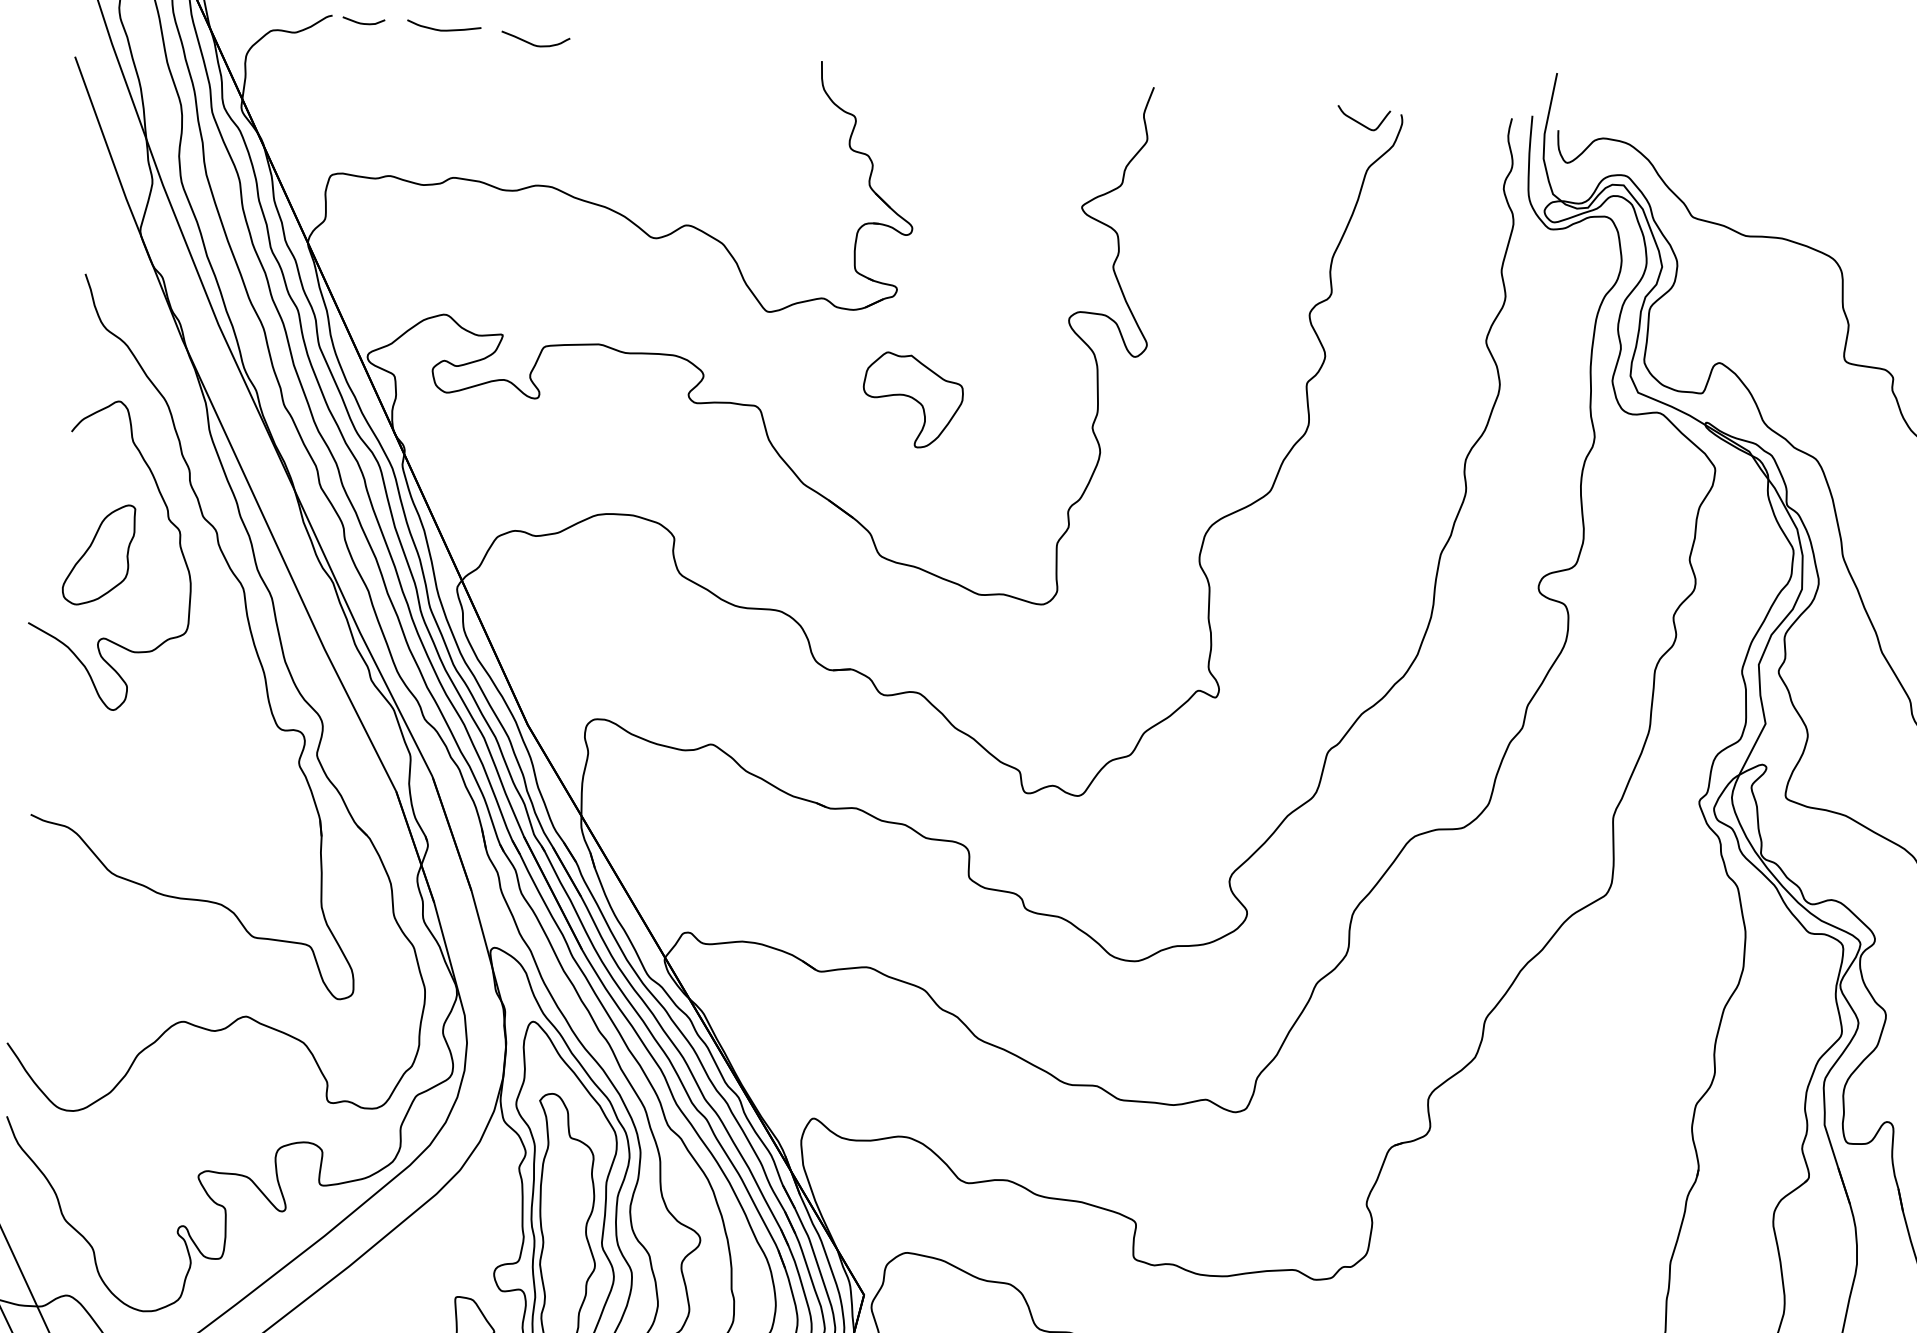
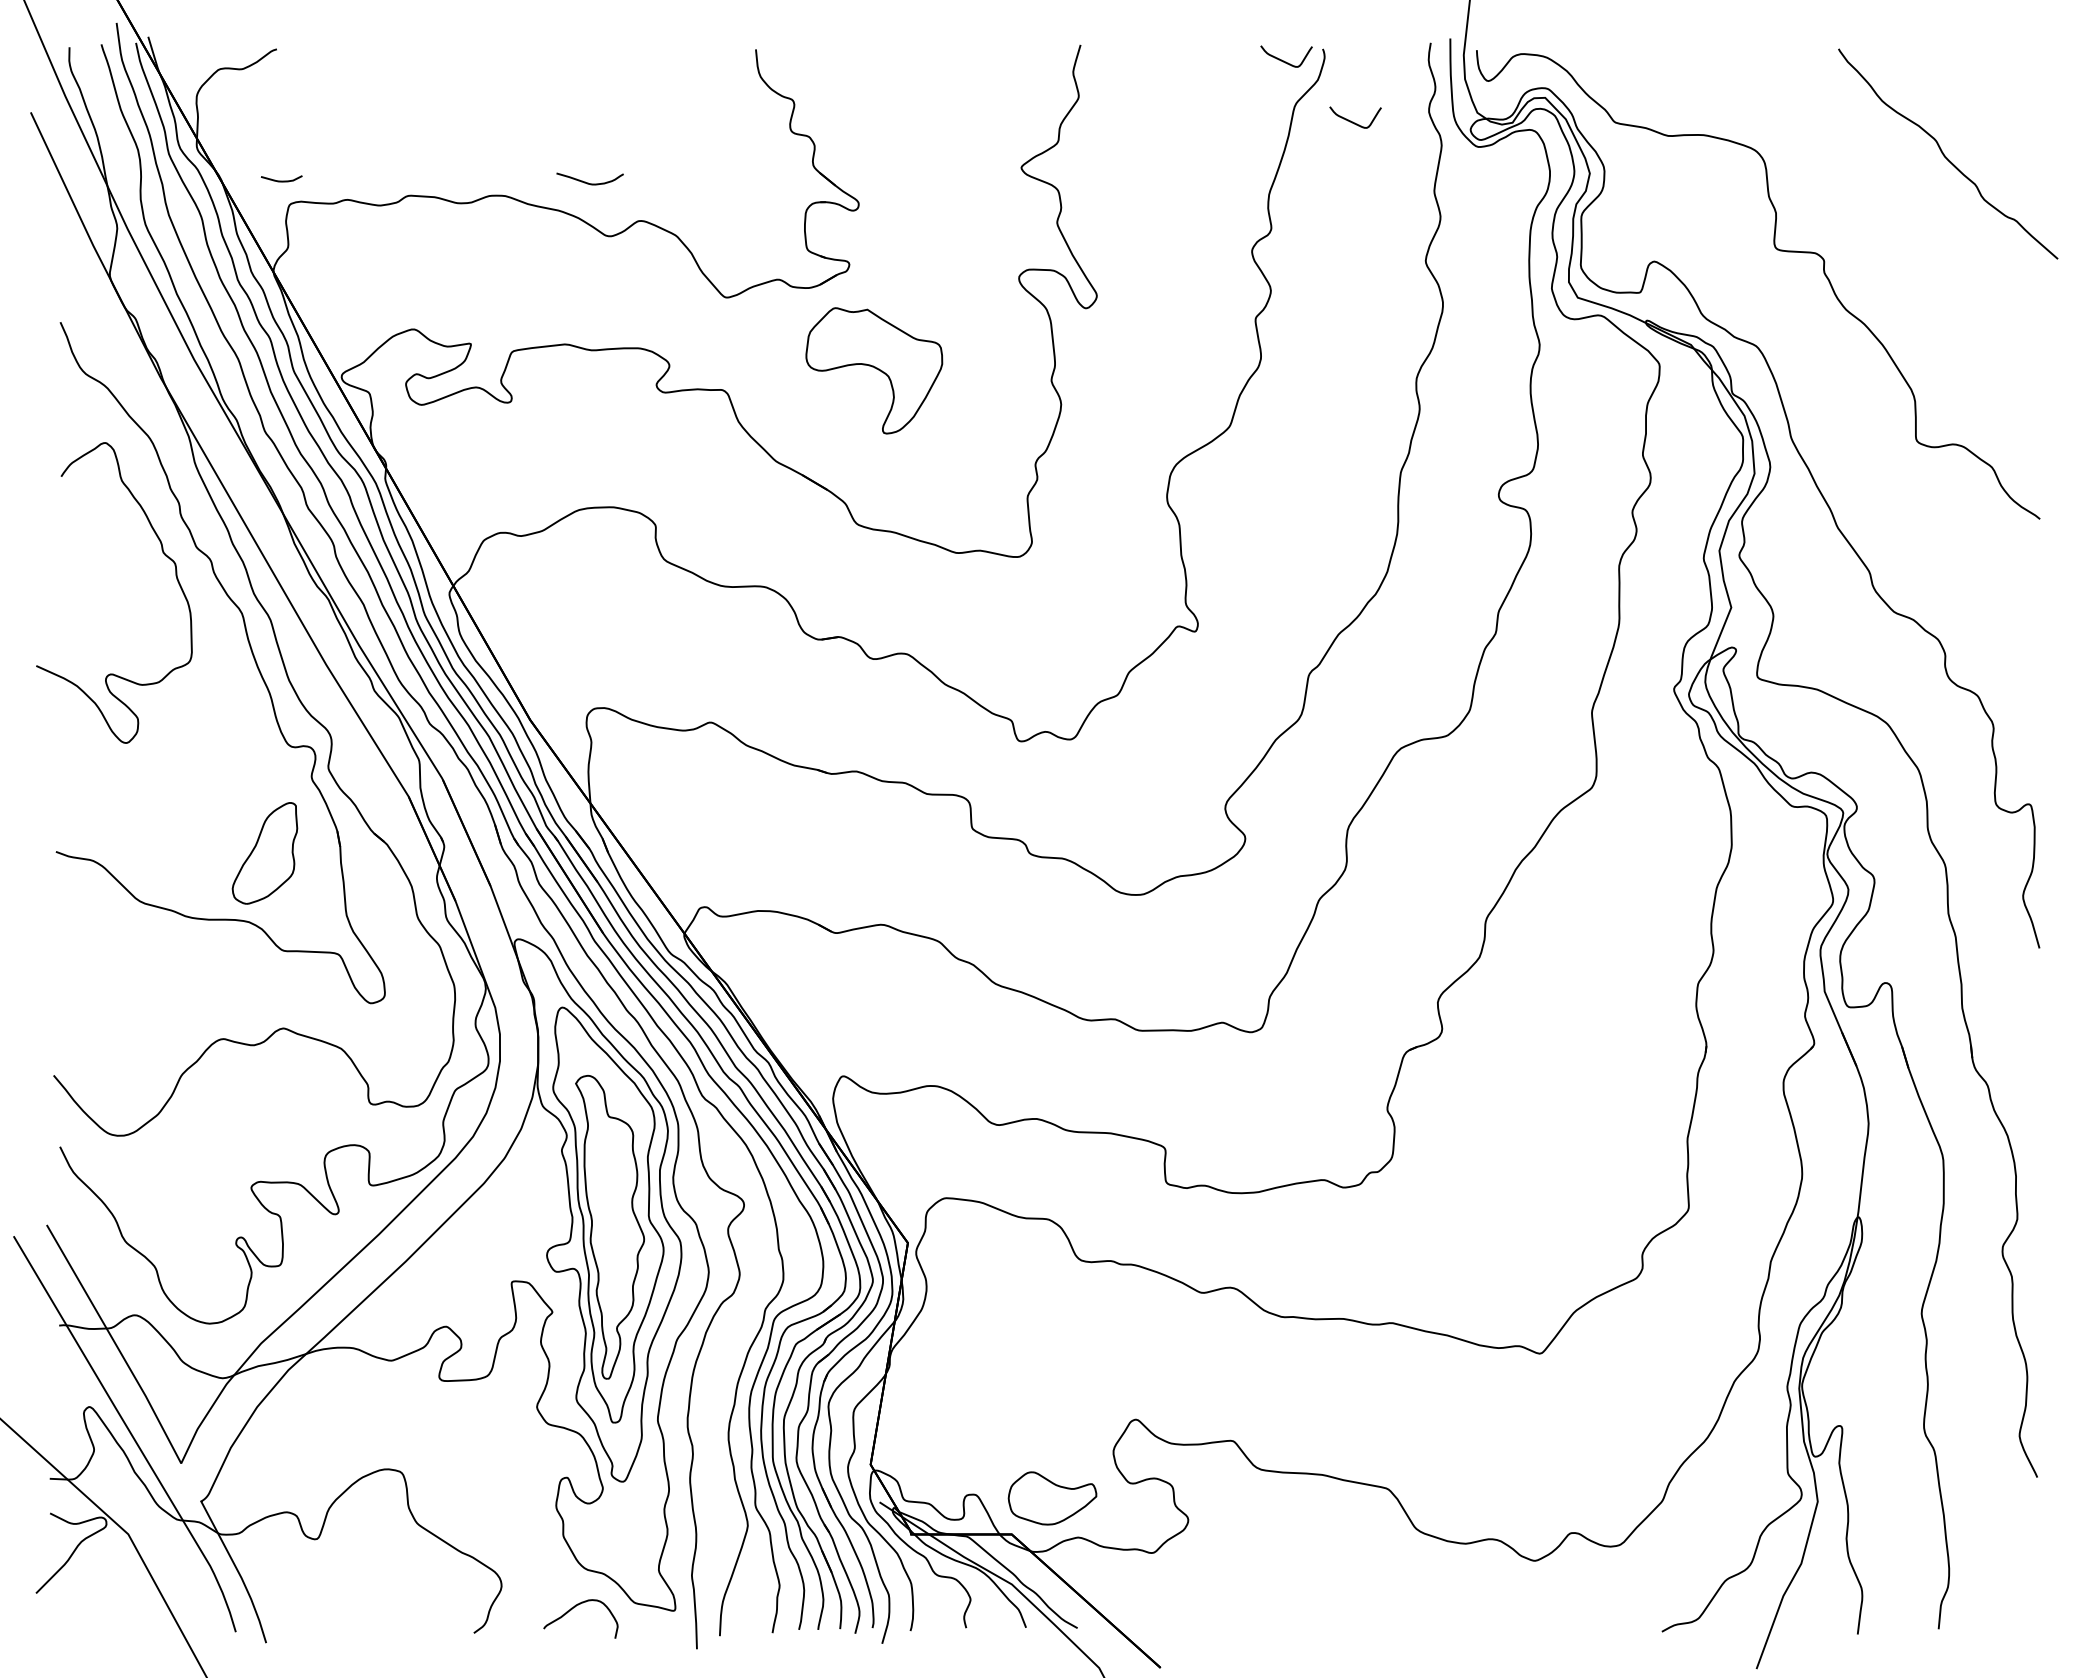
curve: (363, 22) -> (281, 180), moved
curve: (445, 29) -> (387, 52), removed
curve: (533, 43) -> (588, 182), moved
curve: (1425, 191) -> (1353, 121), added
part: (912, 400) -> (874, 370), size x1.4
part: (98, 554) -> (264, 853), moved

